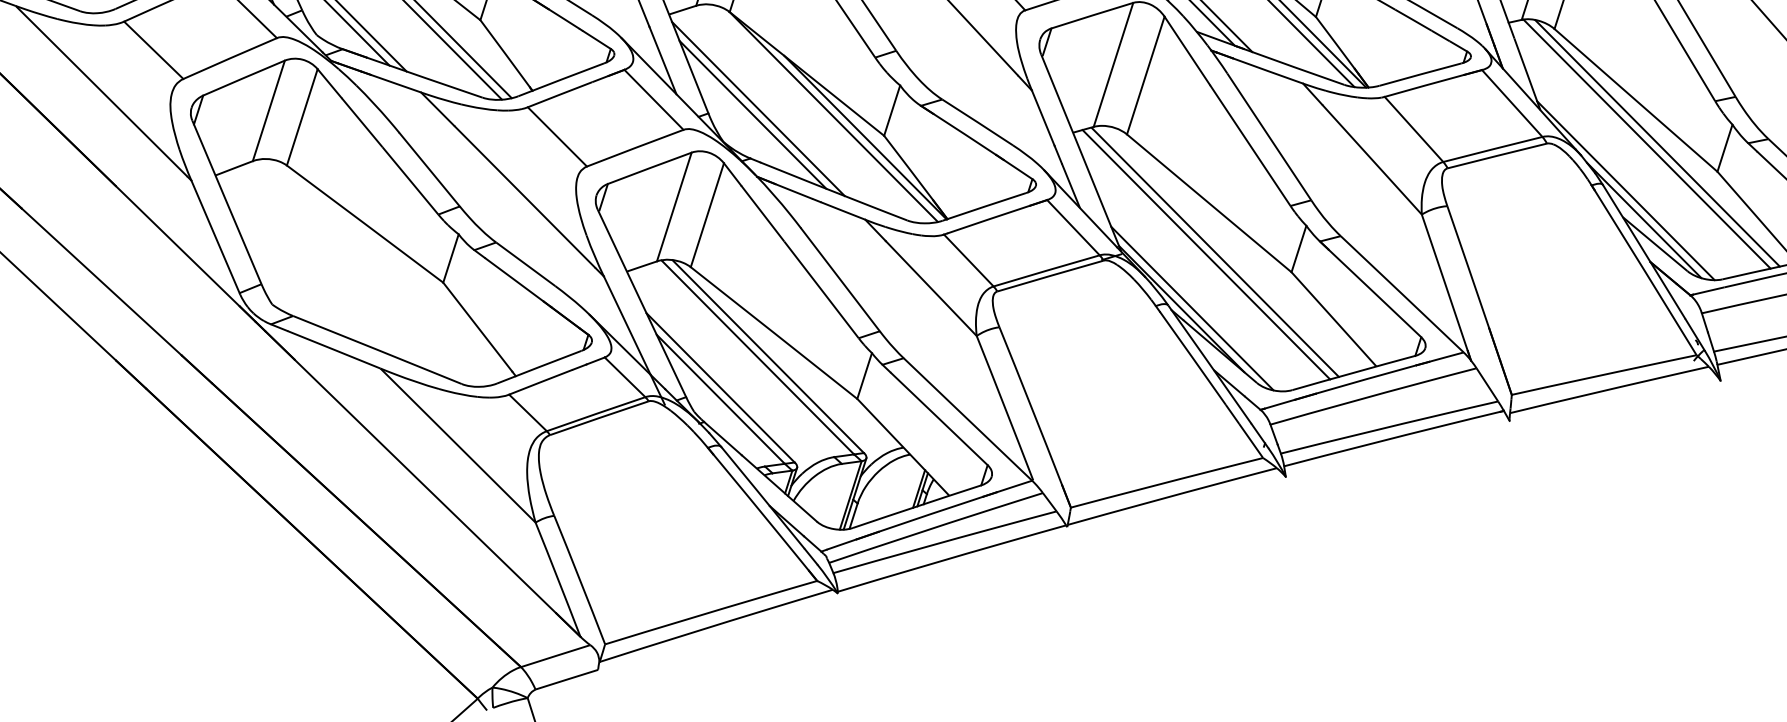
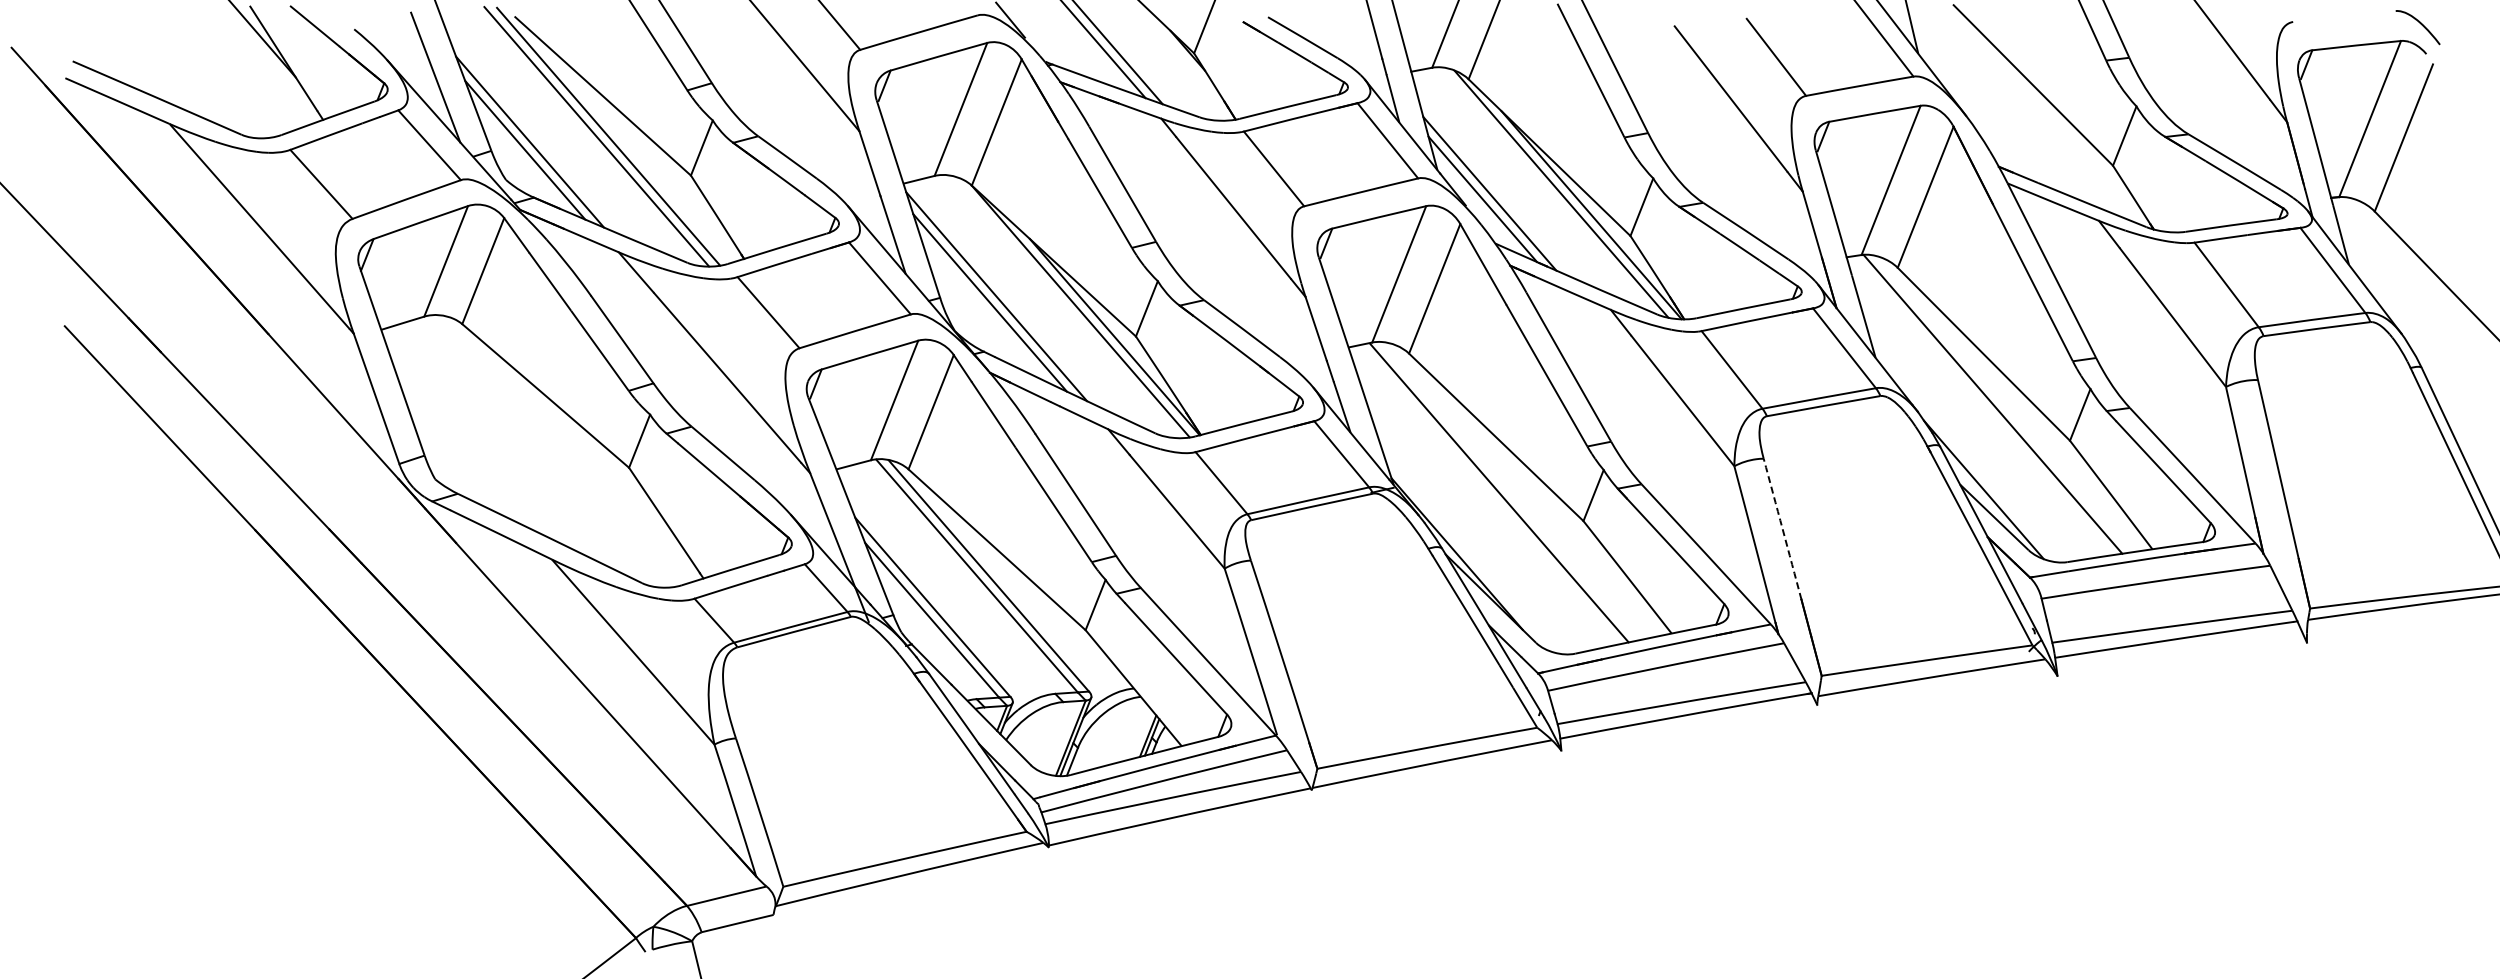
line: (1657, 143) -> (2004, 404), removed
line: (1625, 190) -> (1965, 454), removed
line: (1205, 254) -> (1488, 494), removed
arc: (1468, 267) -> (1782, 529), solid -> dashed
line: (1192, 308) -> (1469, 554), removed

